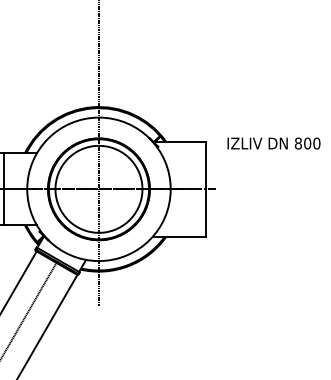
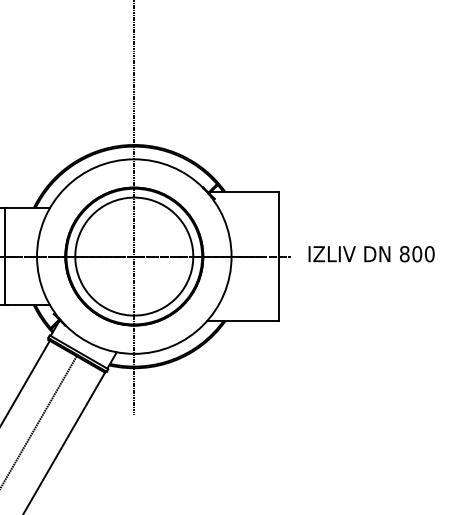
text: (273, 143) -> (370, 254), moved

